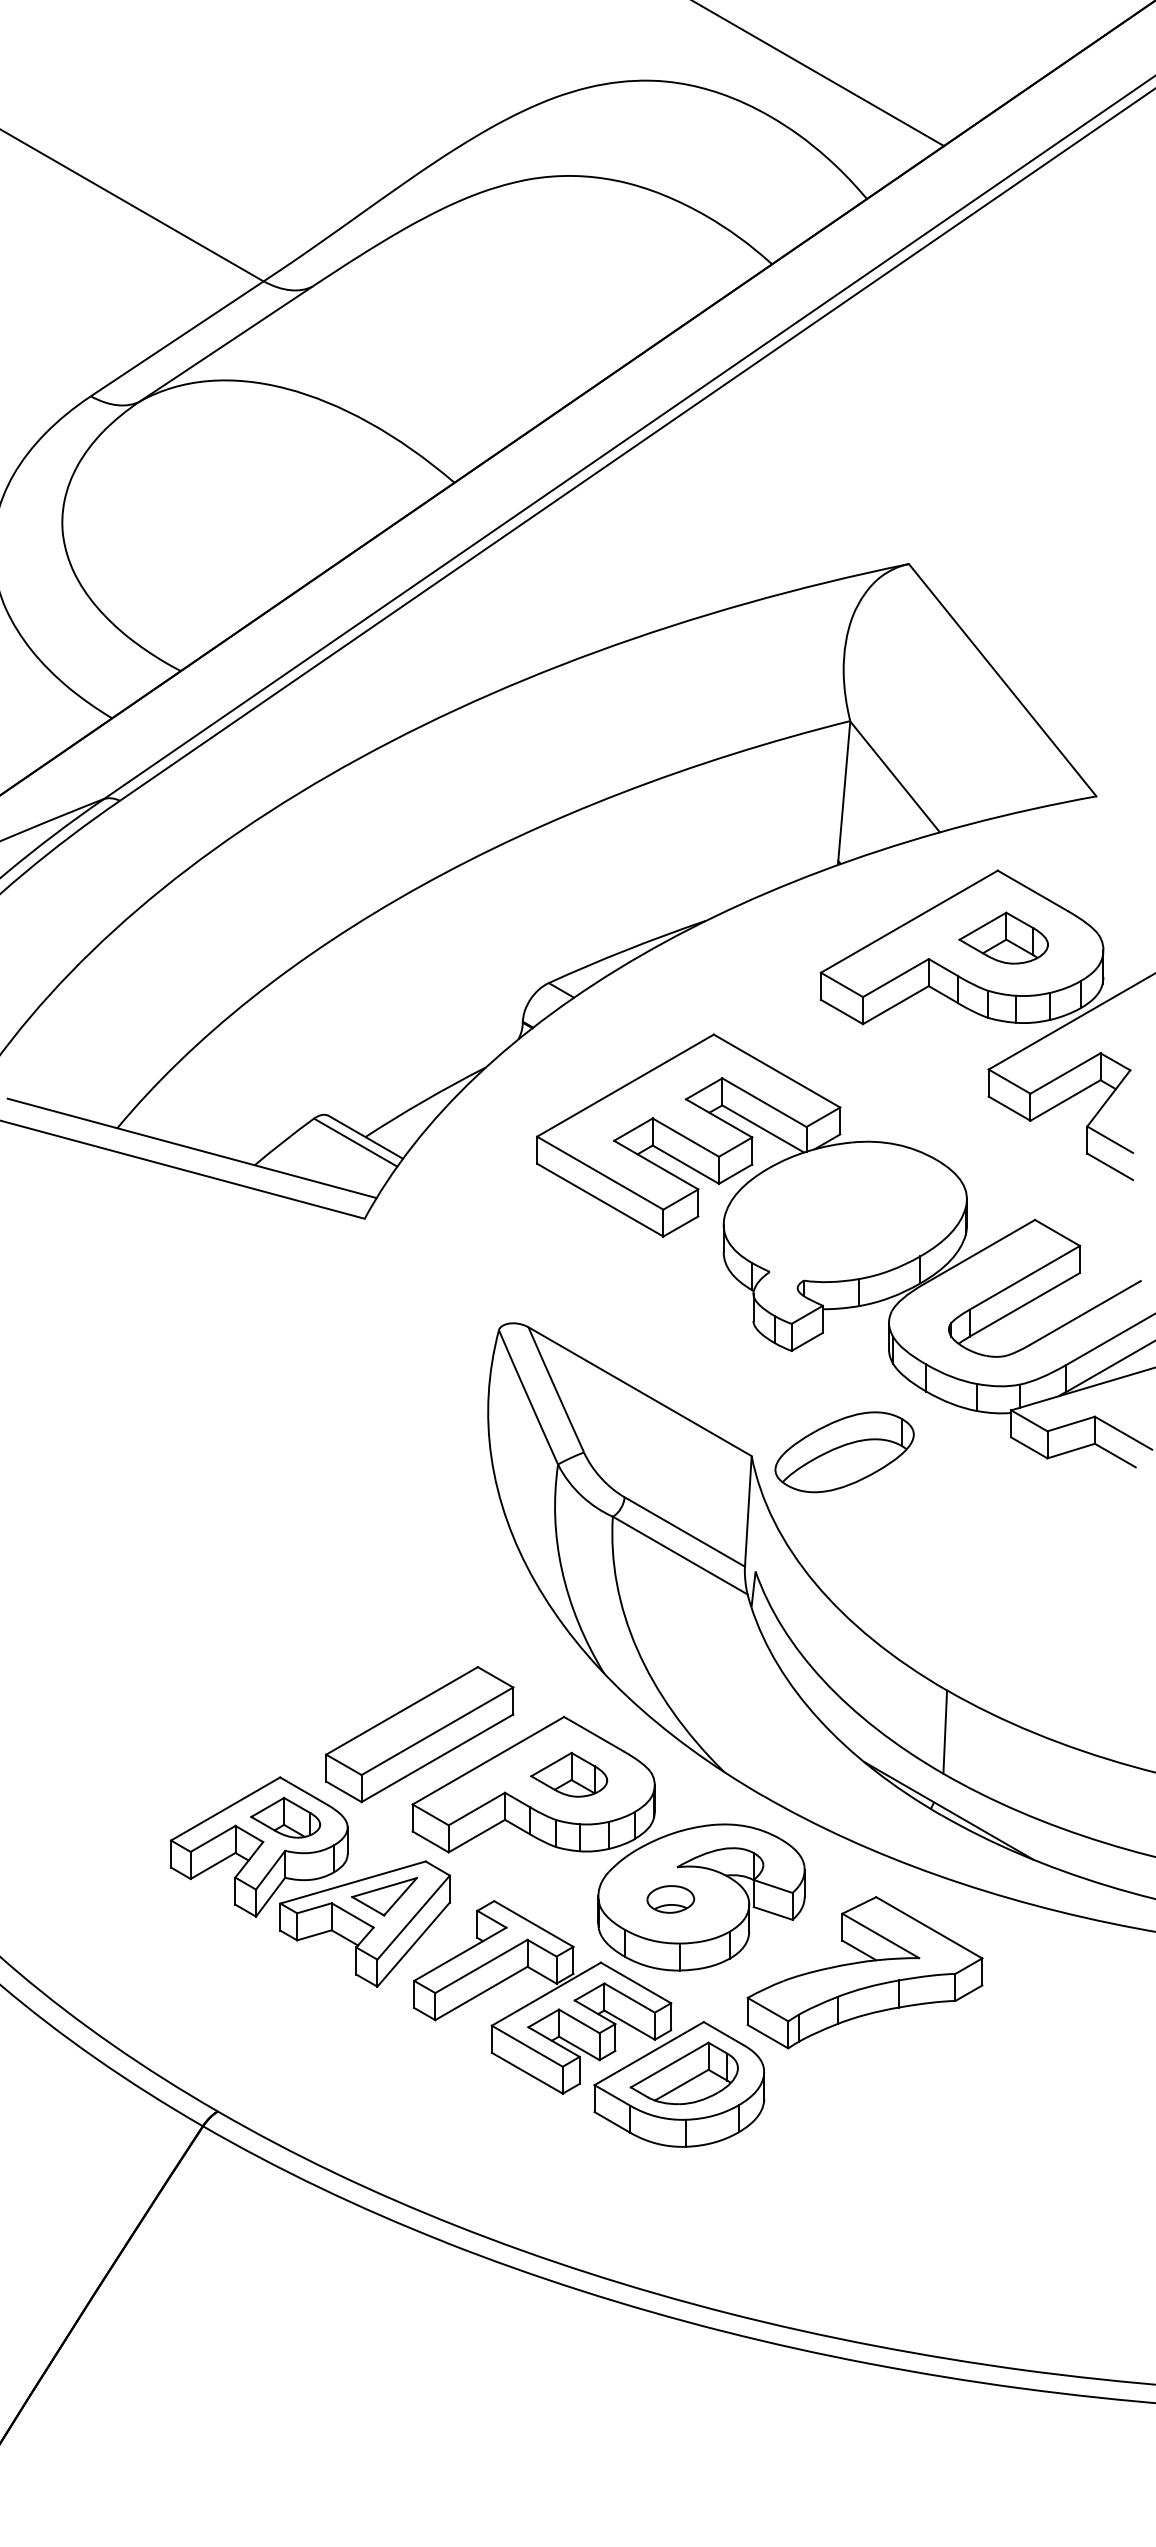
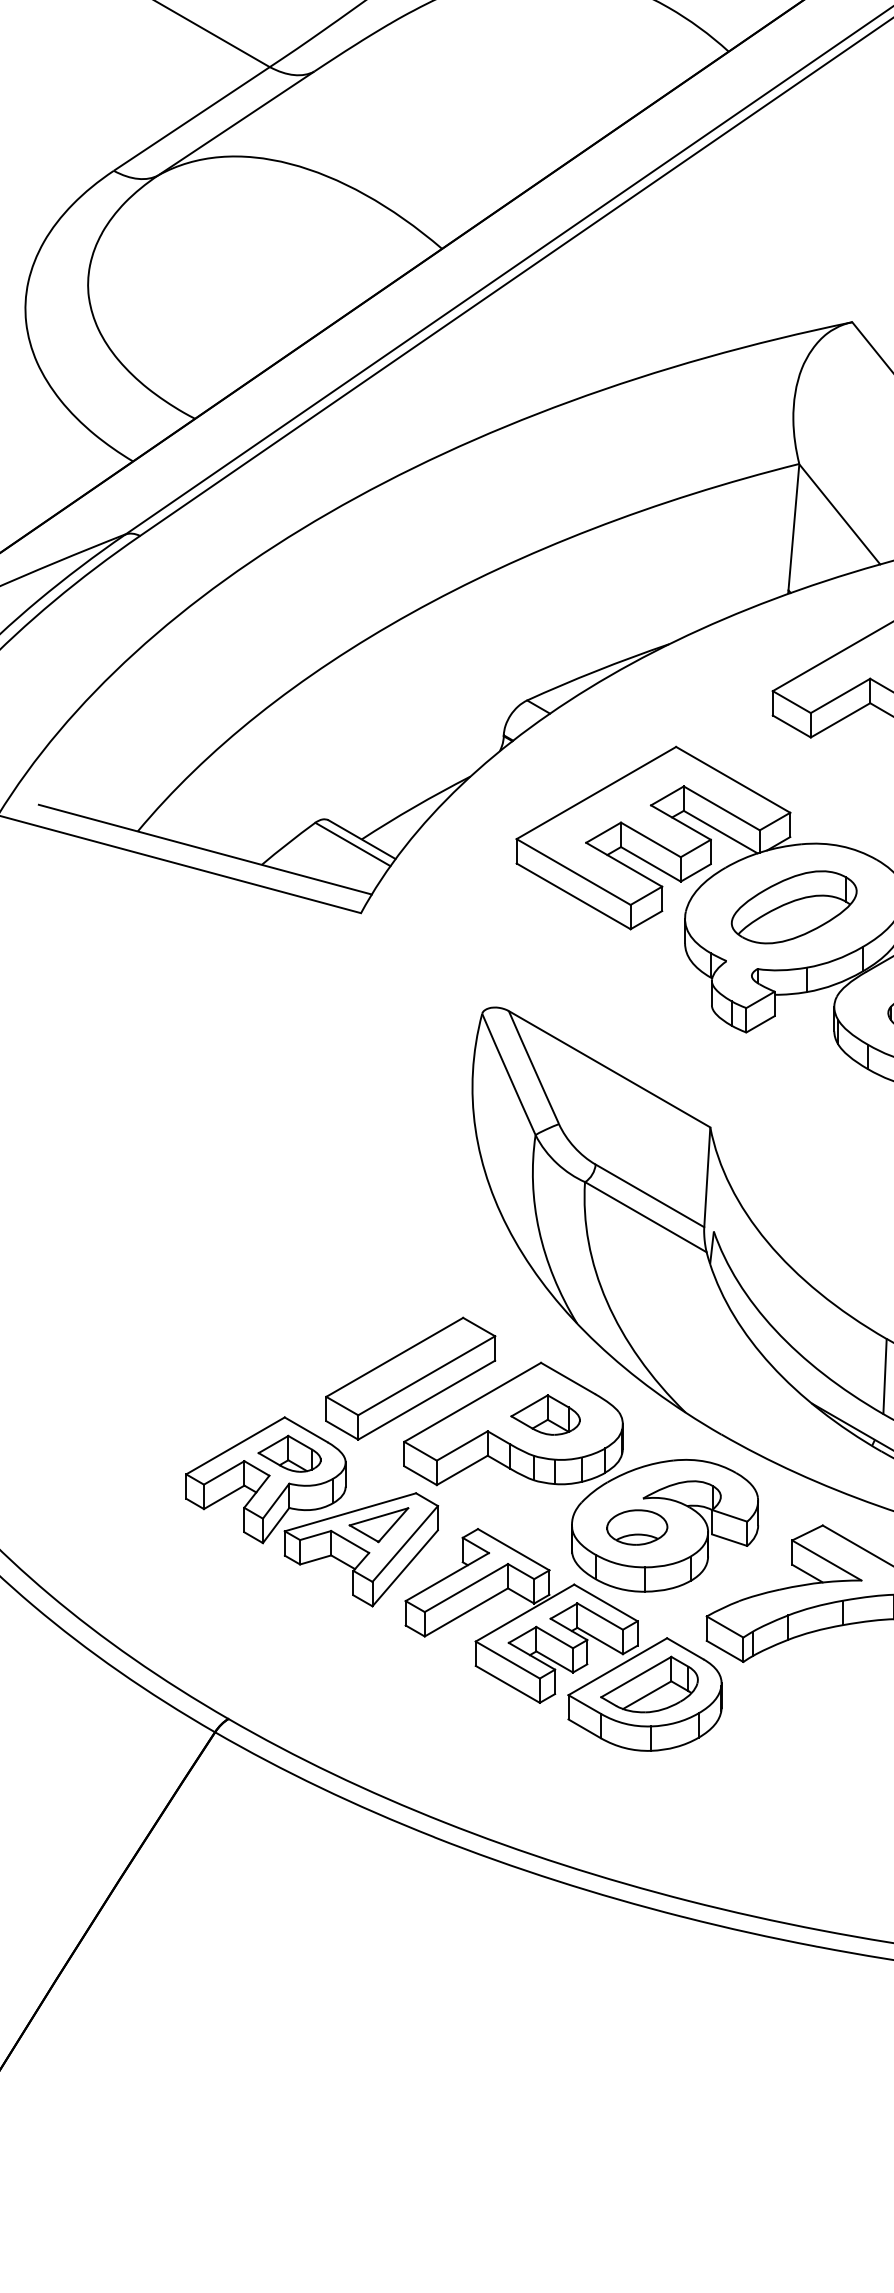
part: (844, 1452) -> (794, 907), moved
part: (670, 1899) -> (637, 1527), size x1.43

